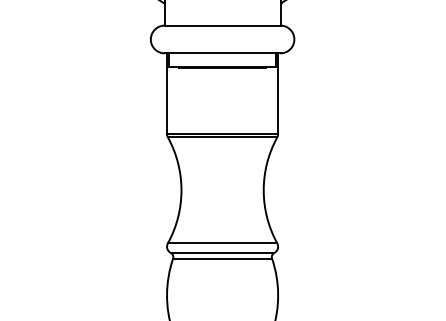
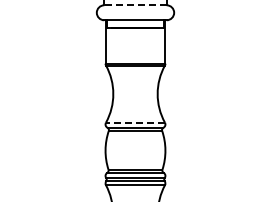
line: (222, 25) -> (135, 5), solid -> dashed
line: (222, 243) -> (135, 122), solid -> dashed

